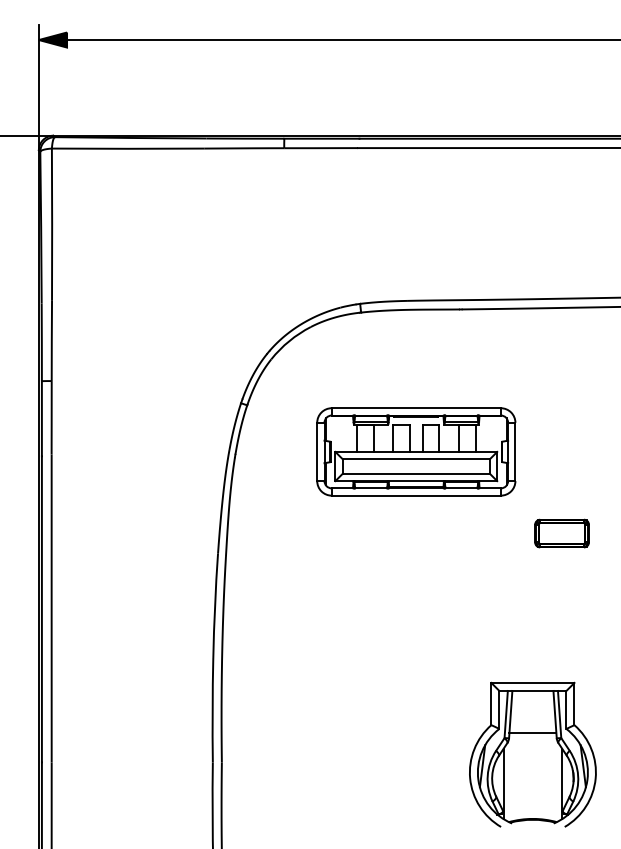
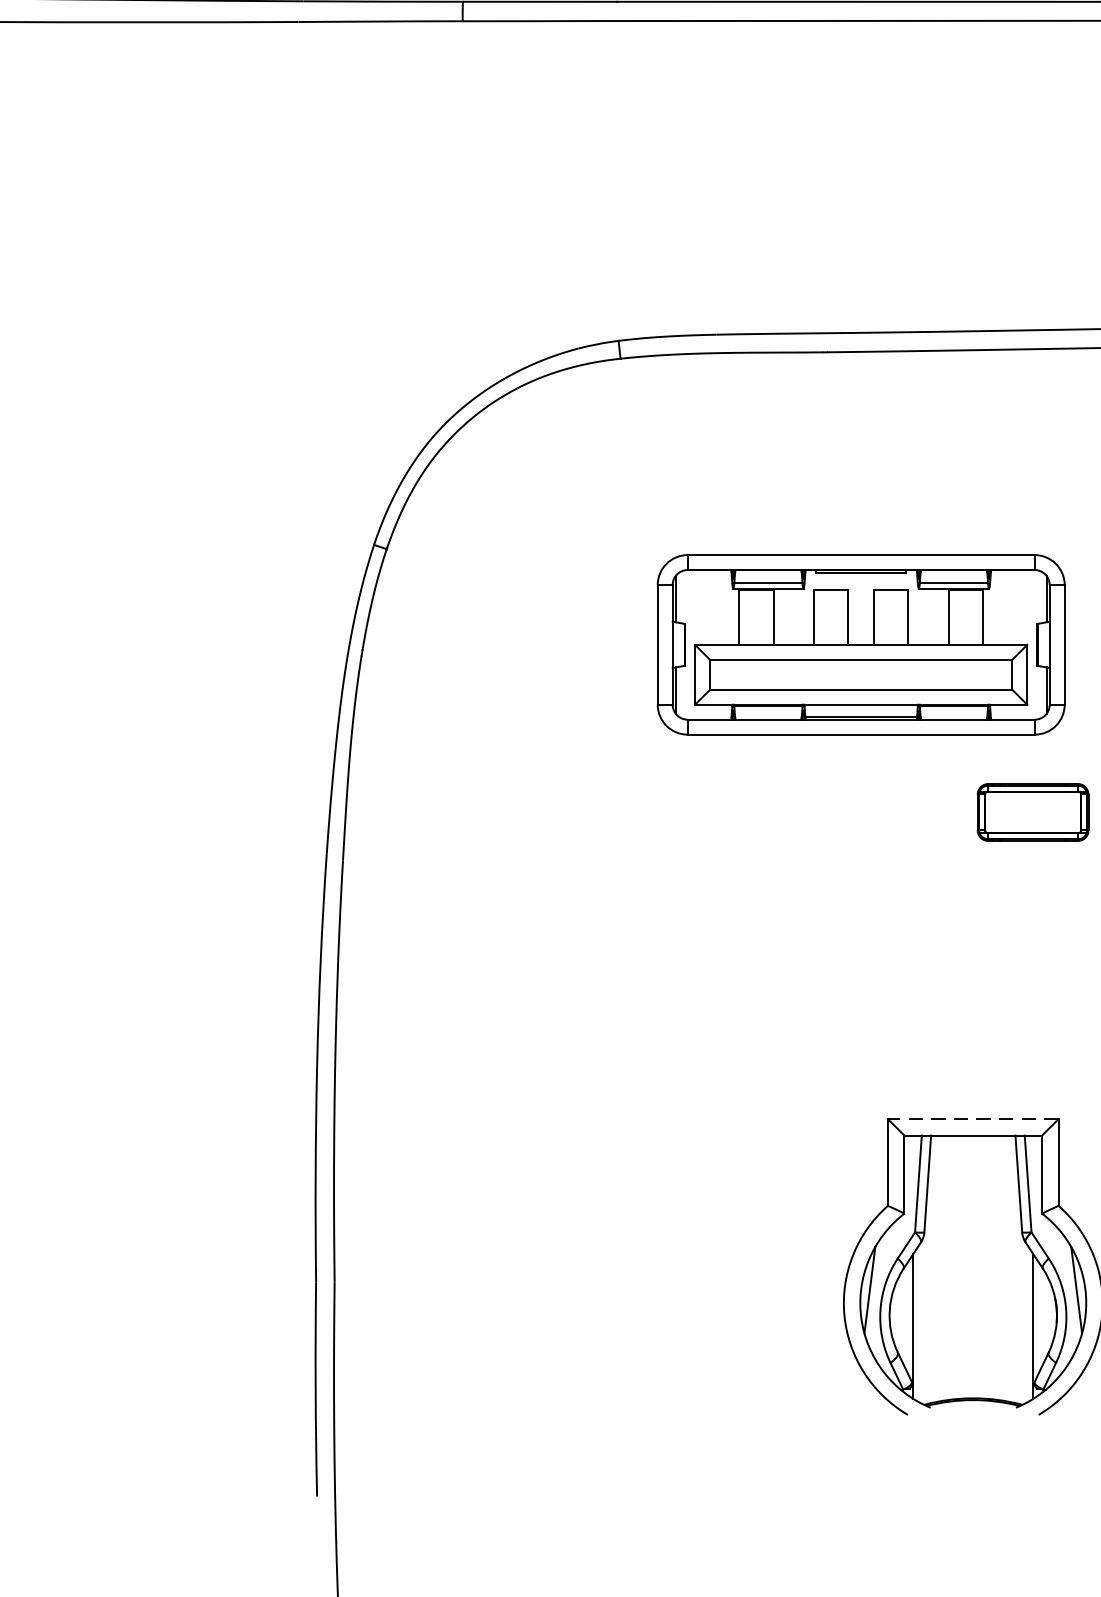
part: (416, 451) -> (861, 643), moved
line: (532, 682) -> (972, 1118), solid -> dashed
line: (532, 732) -> (972, 1220), removed

